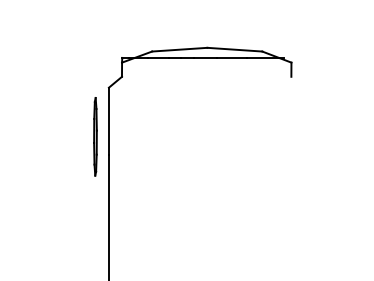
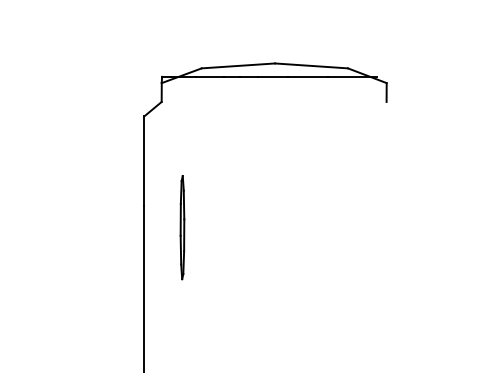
part: (95, 136) -> (182, 227), moved

